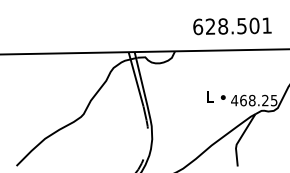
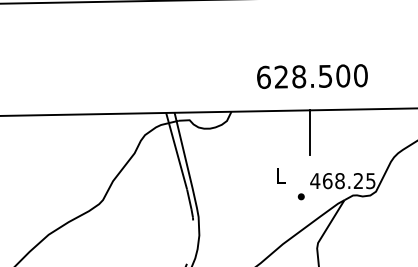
text: (266, 25) -> (360, 75), 628.501 -> 628.500
line: (231, 66) -> (310, 132), added
part: (222, 97) -> (300, 196), moved

